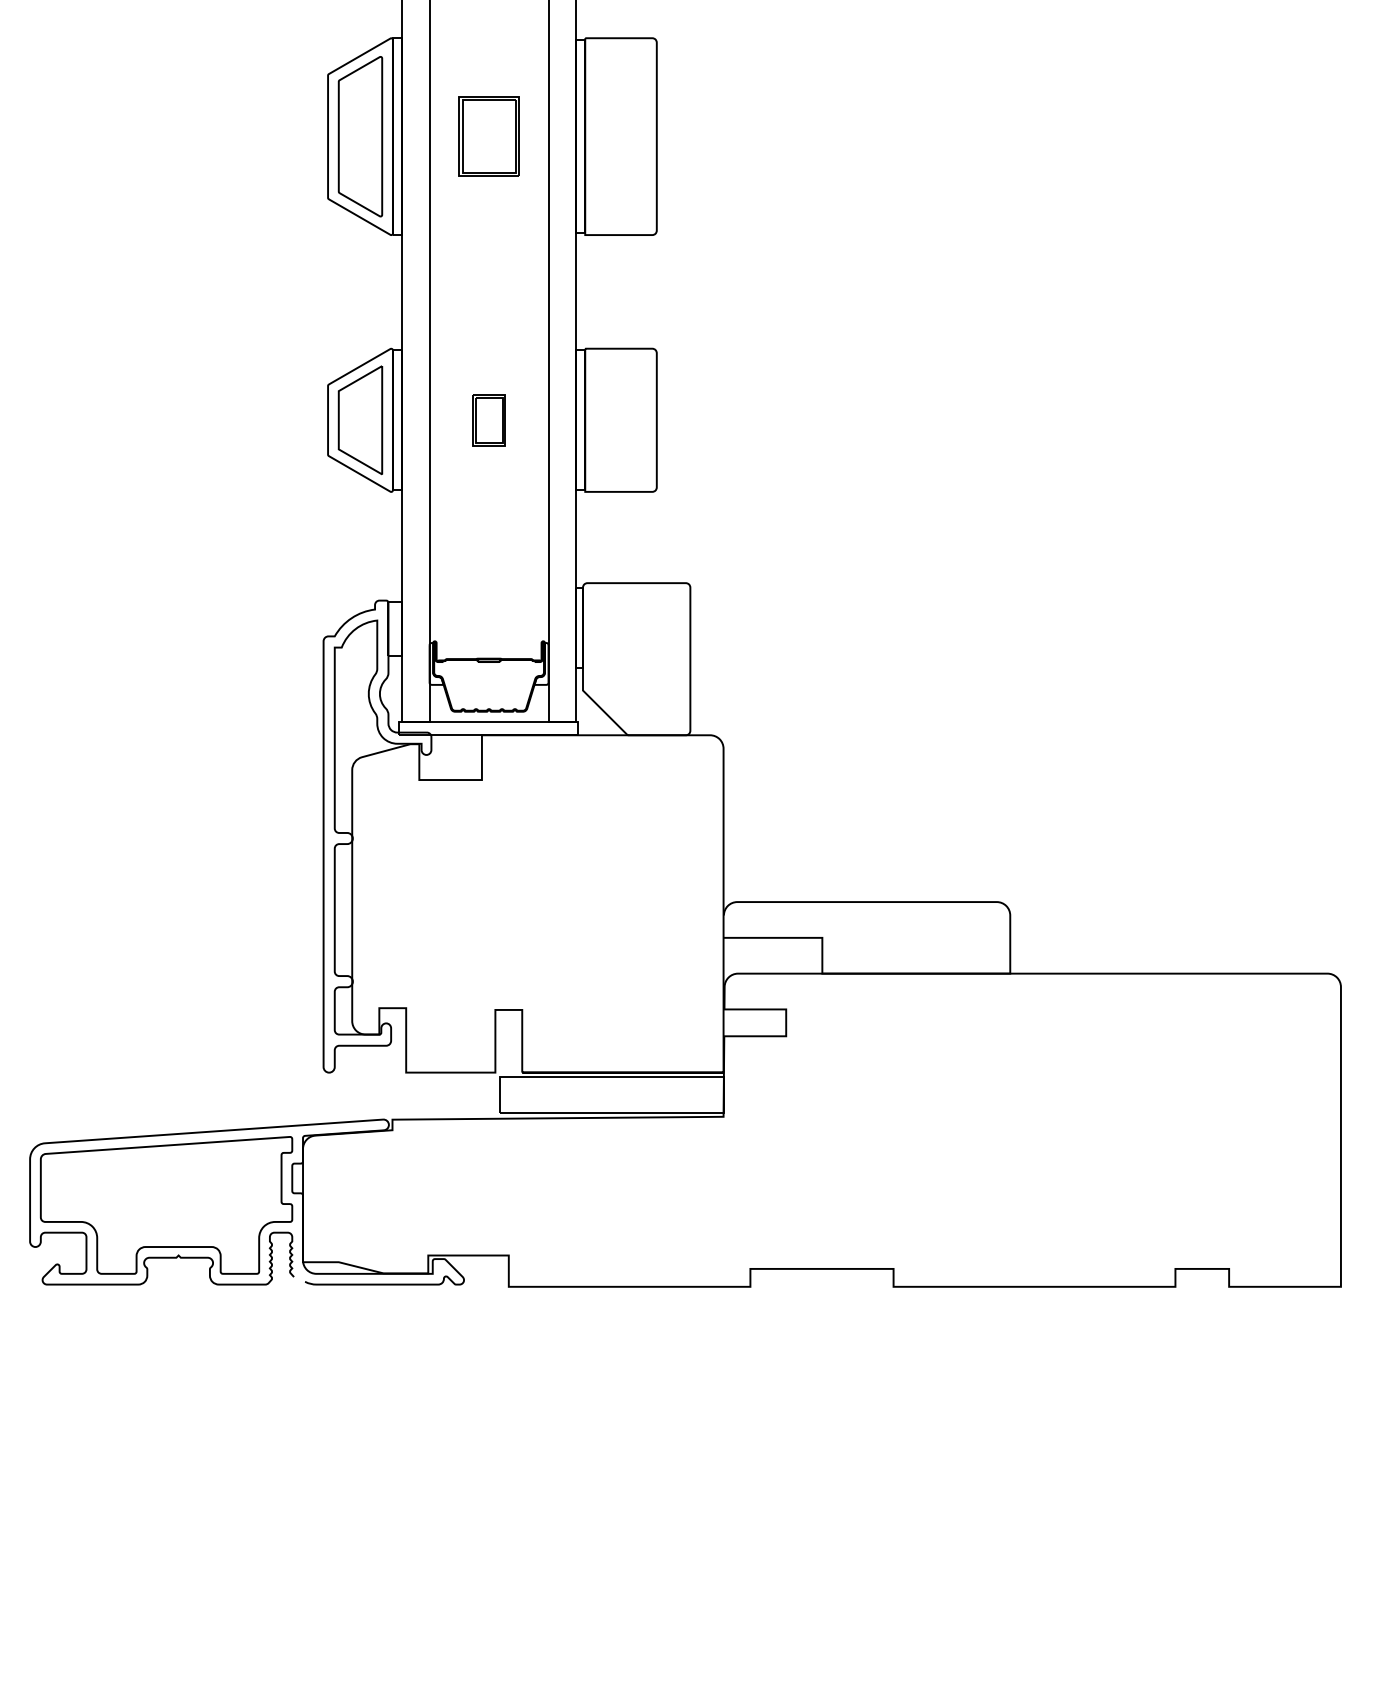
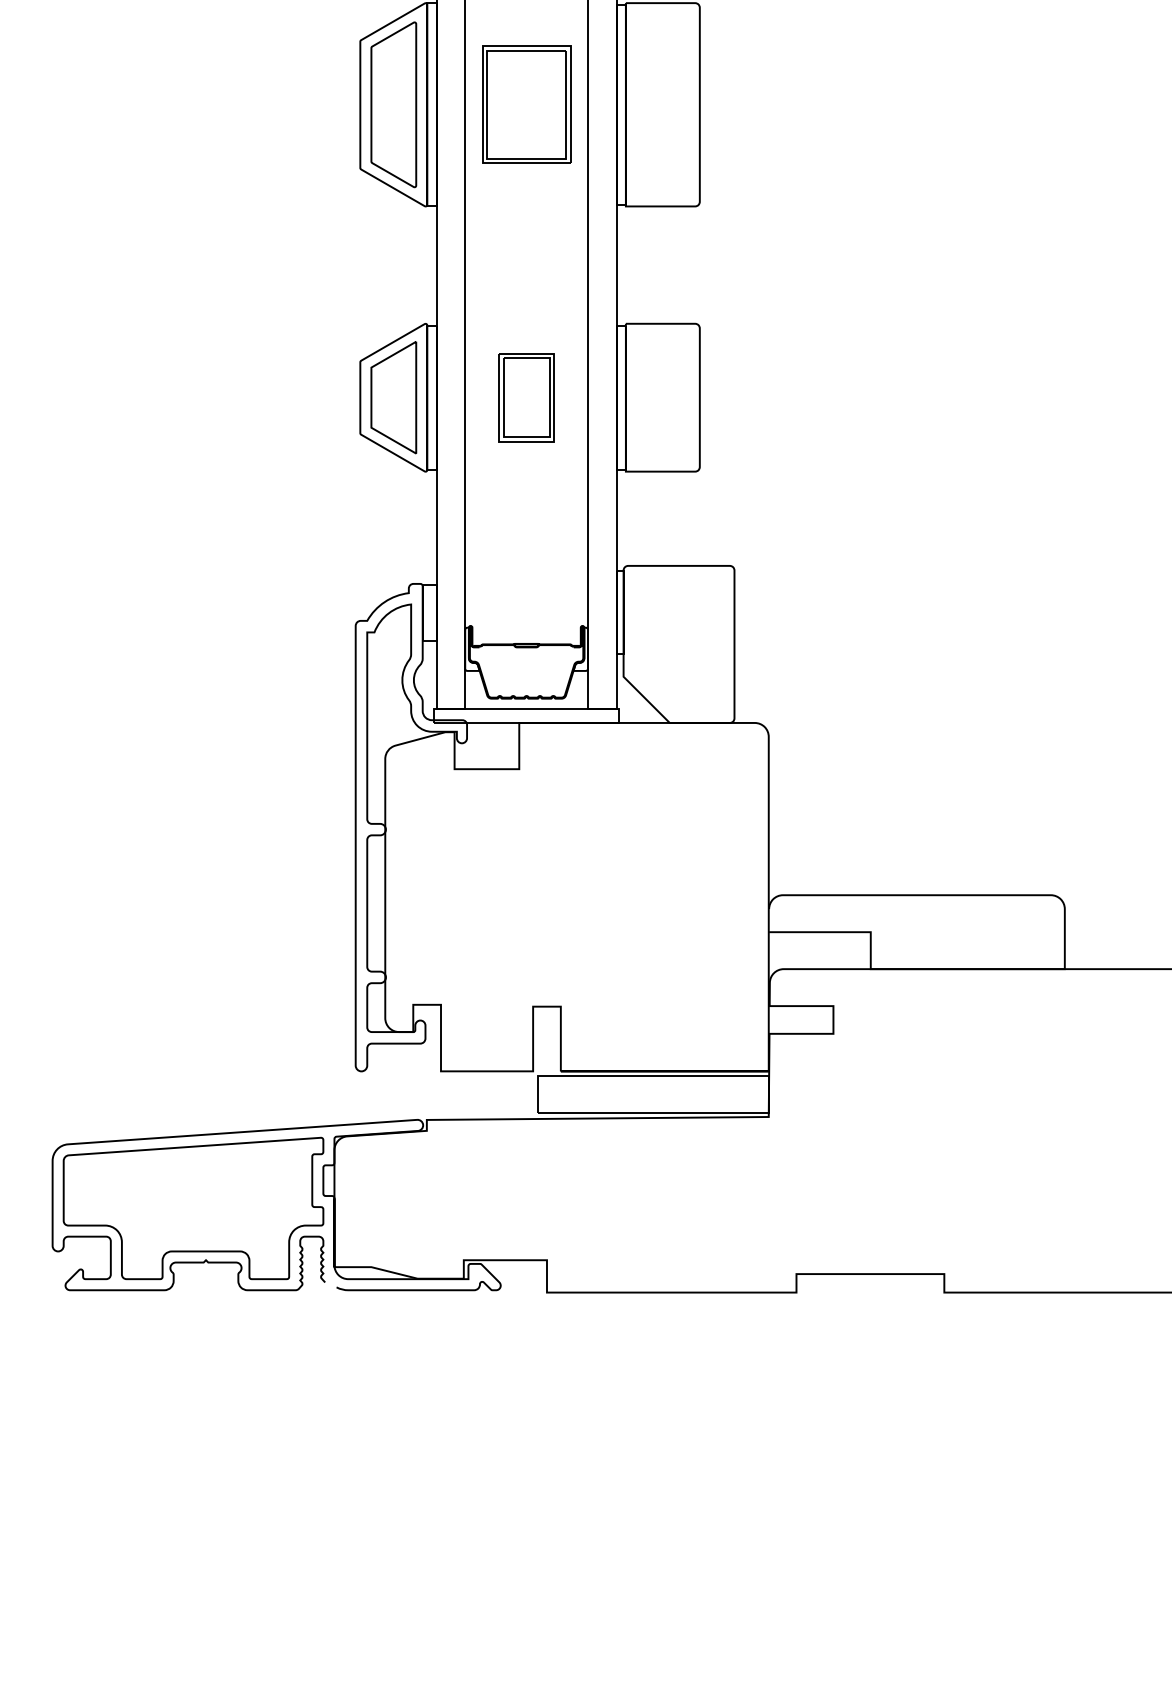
part: (489, 136) -> (527, 104), size x1.43
part: (488, 420) -> (526, 397), size x1.67

